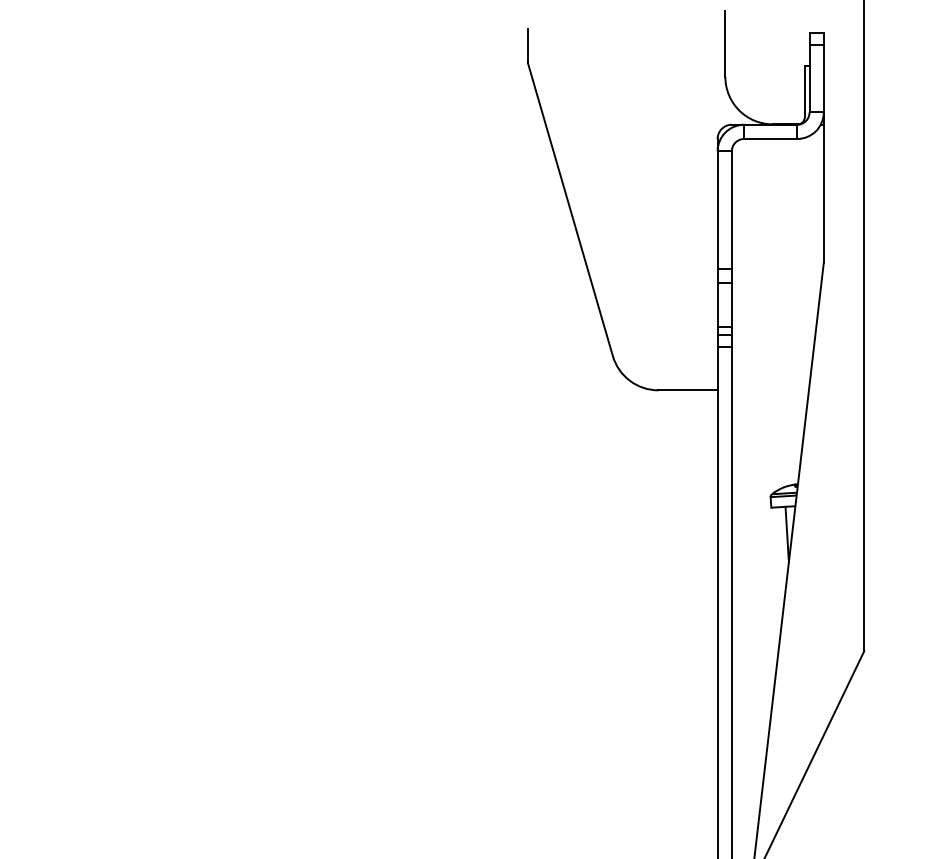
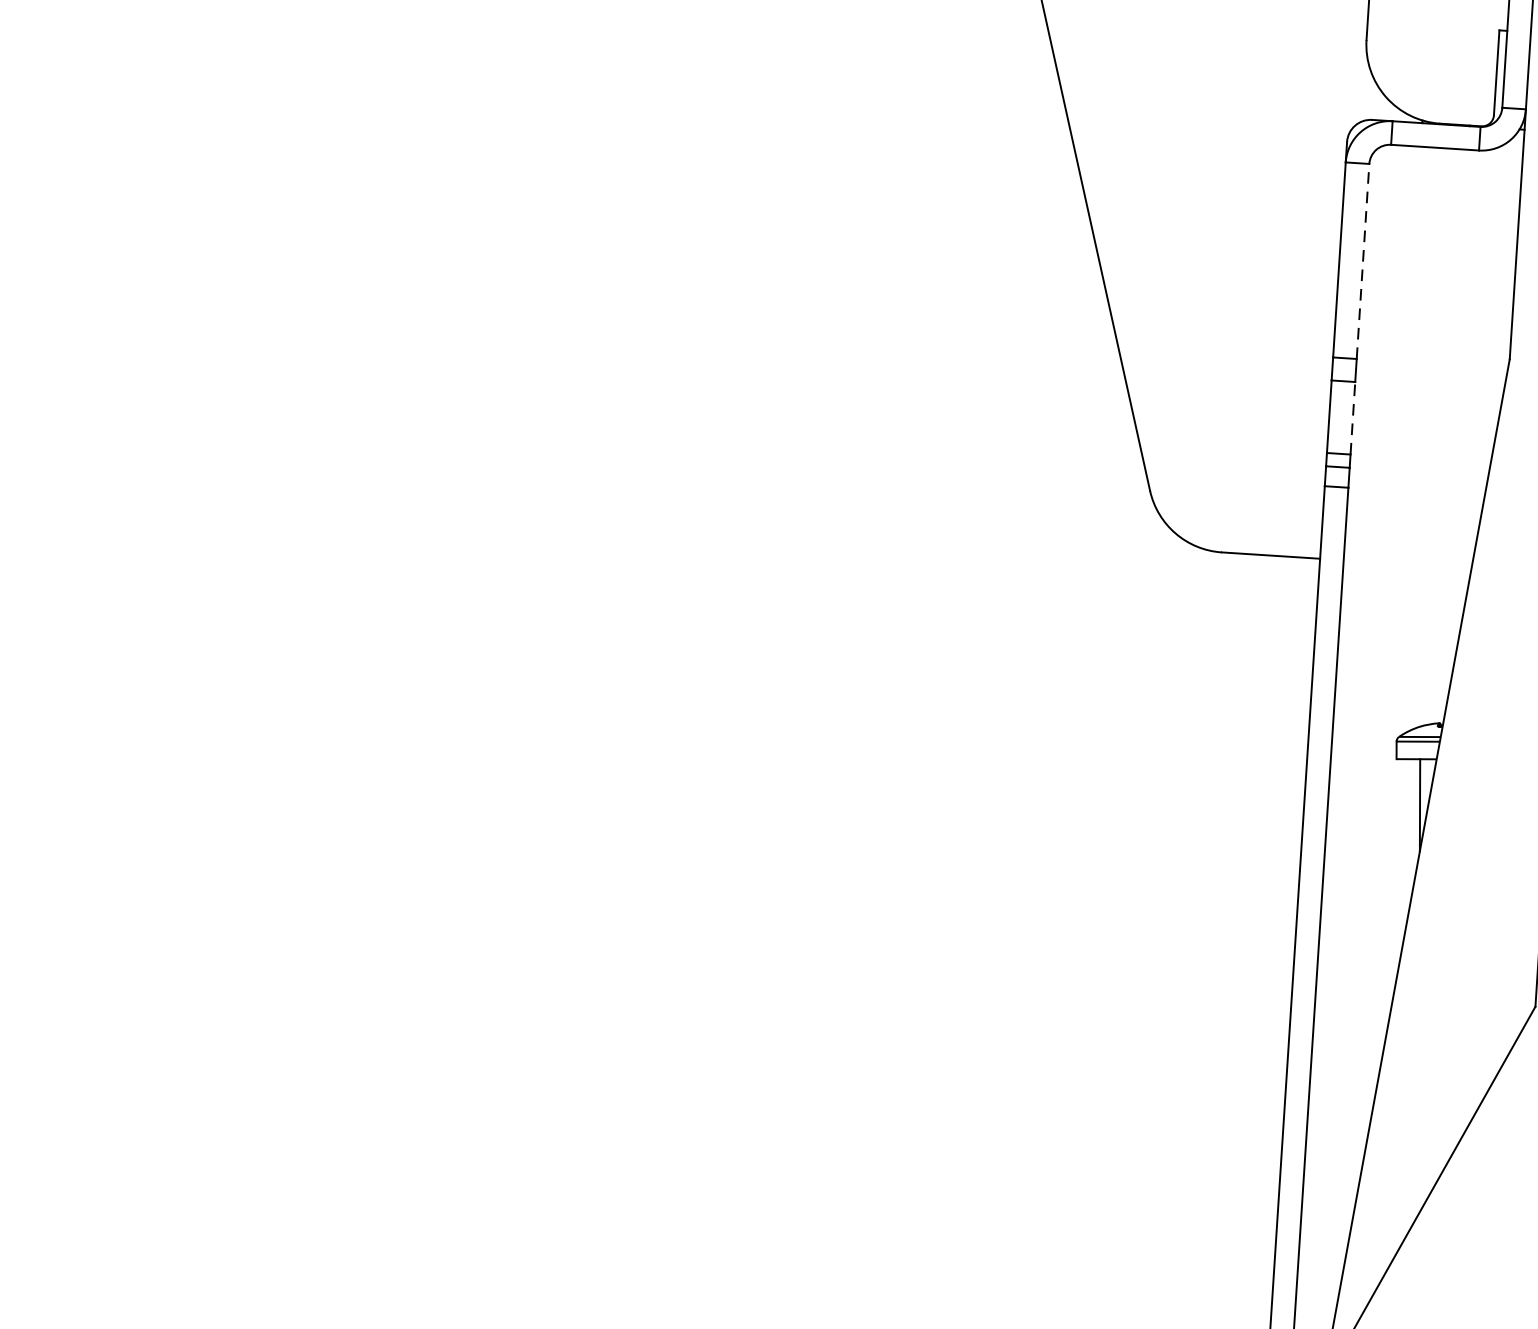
line: (731, 210) -> (1362, 262), solid -> dashed
line: (731, 304) -> (1352, 417), solid -> dashed

